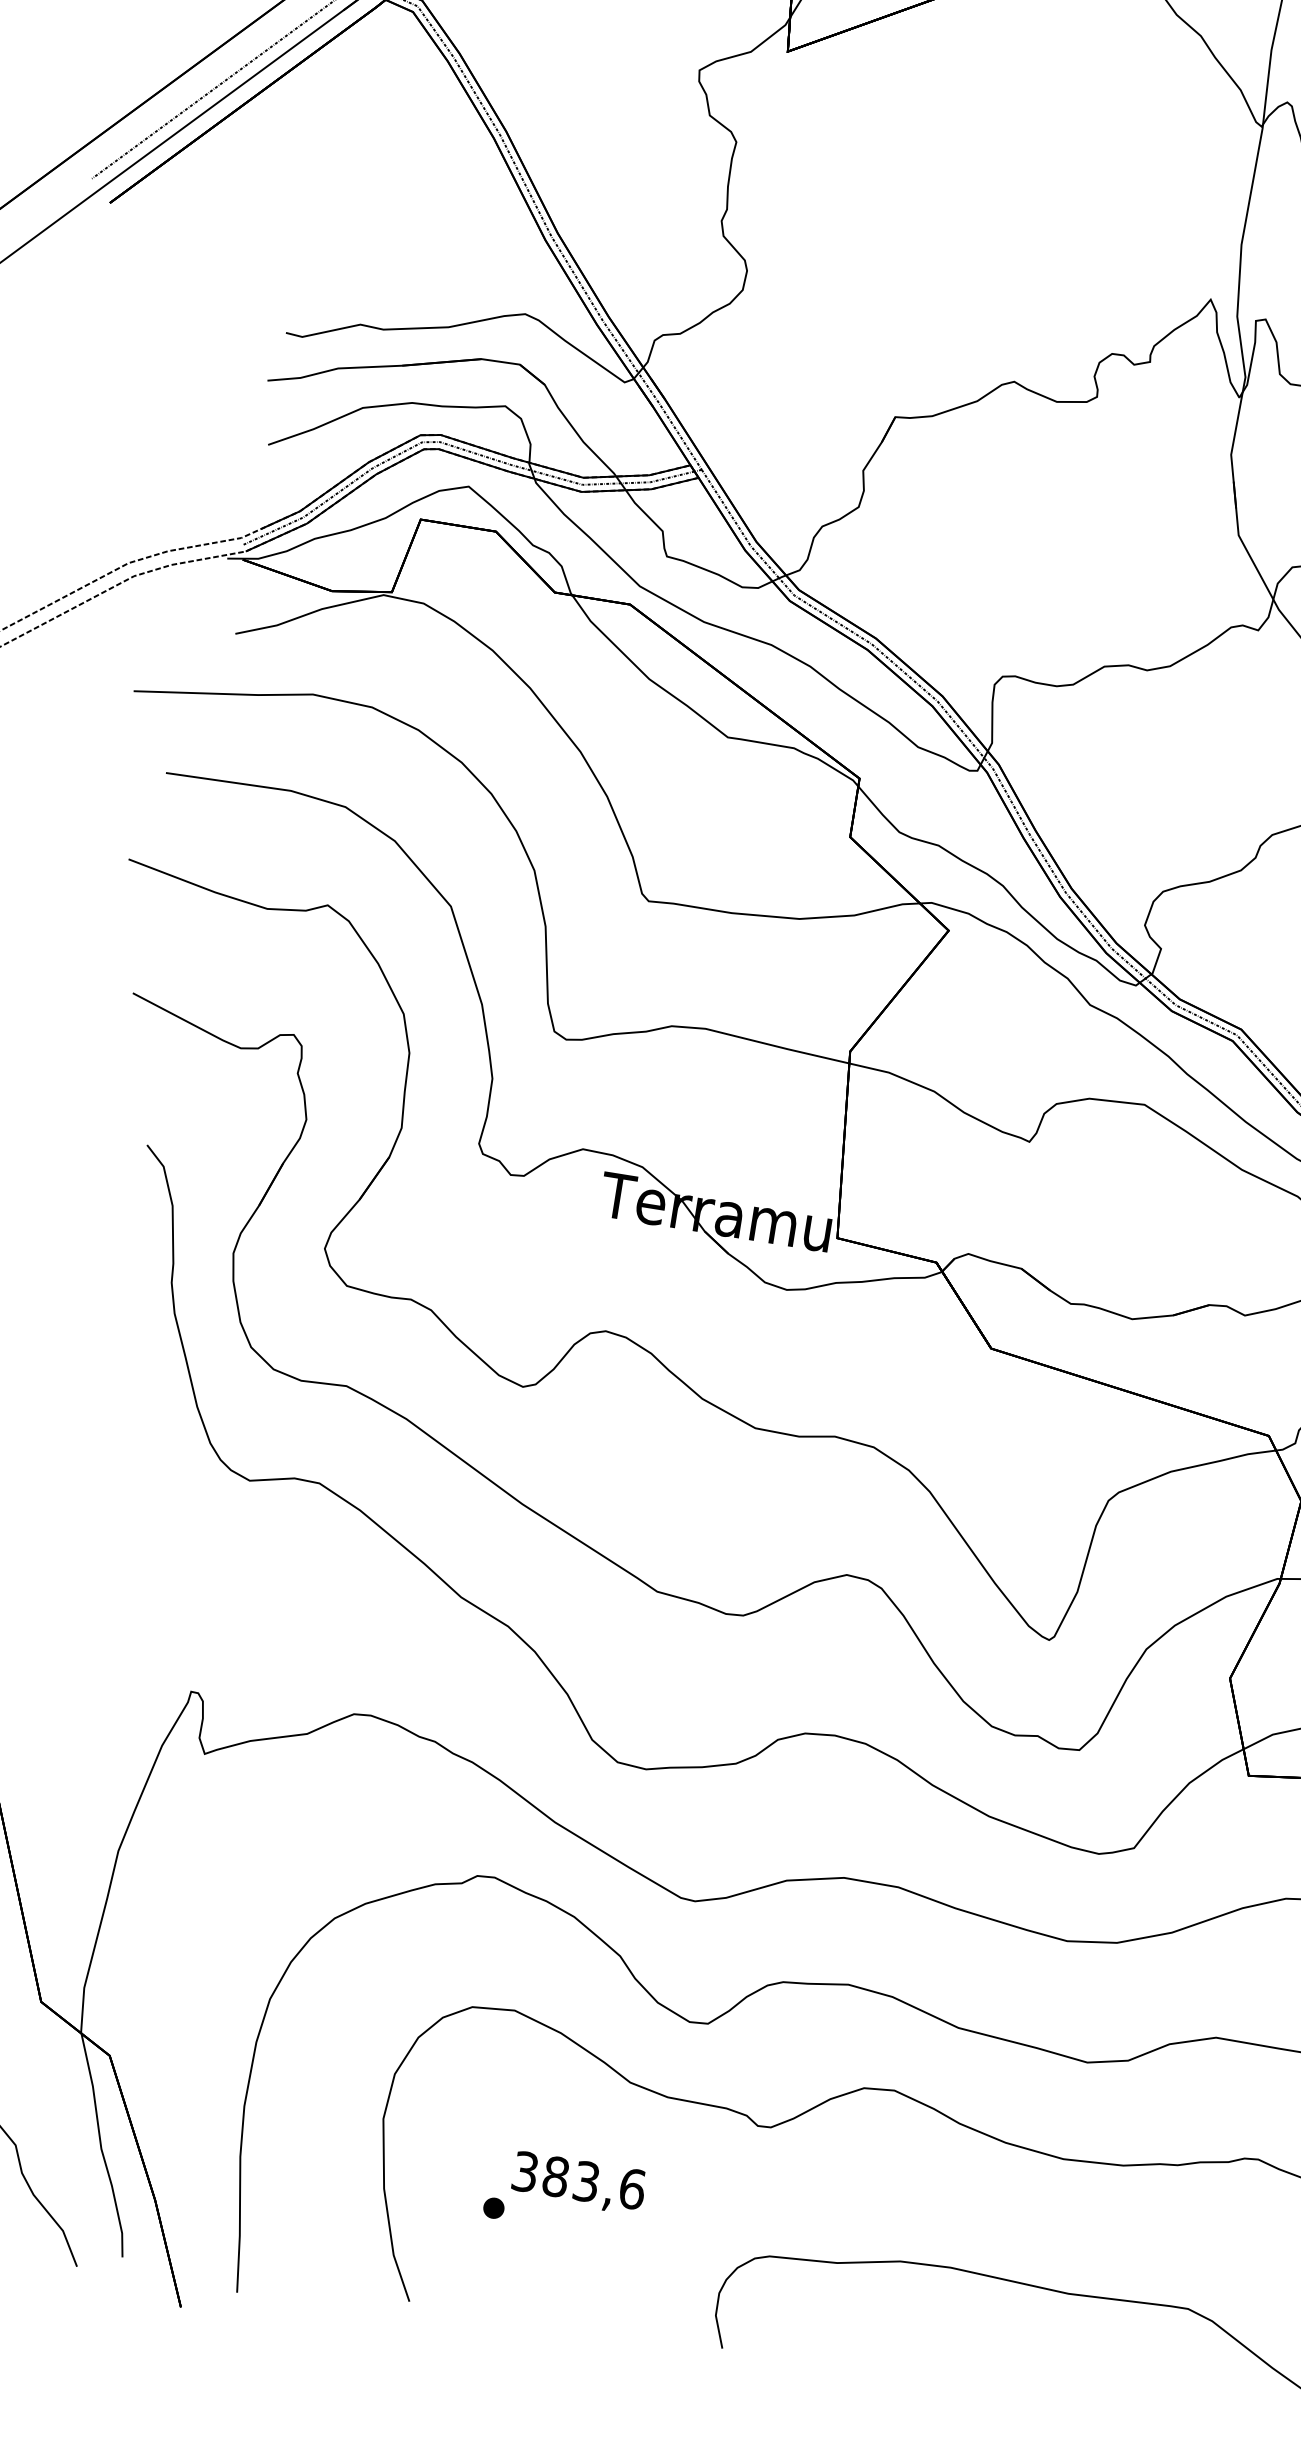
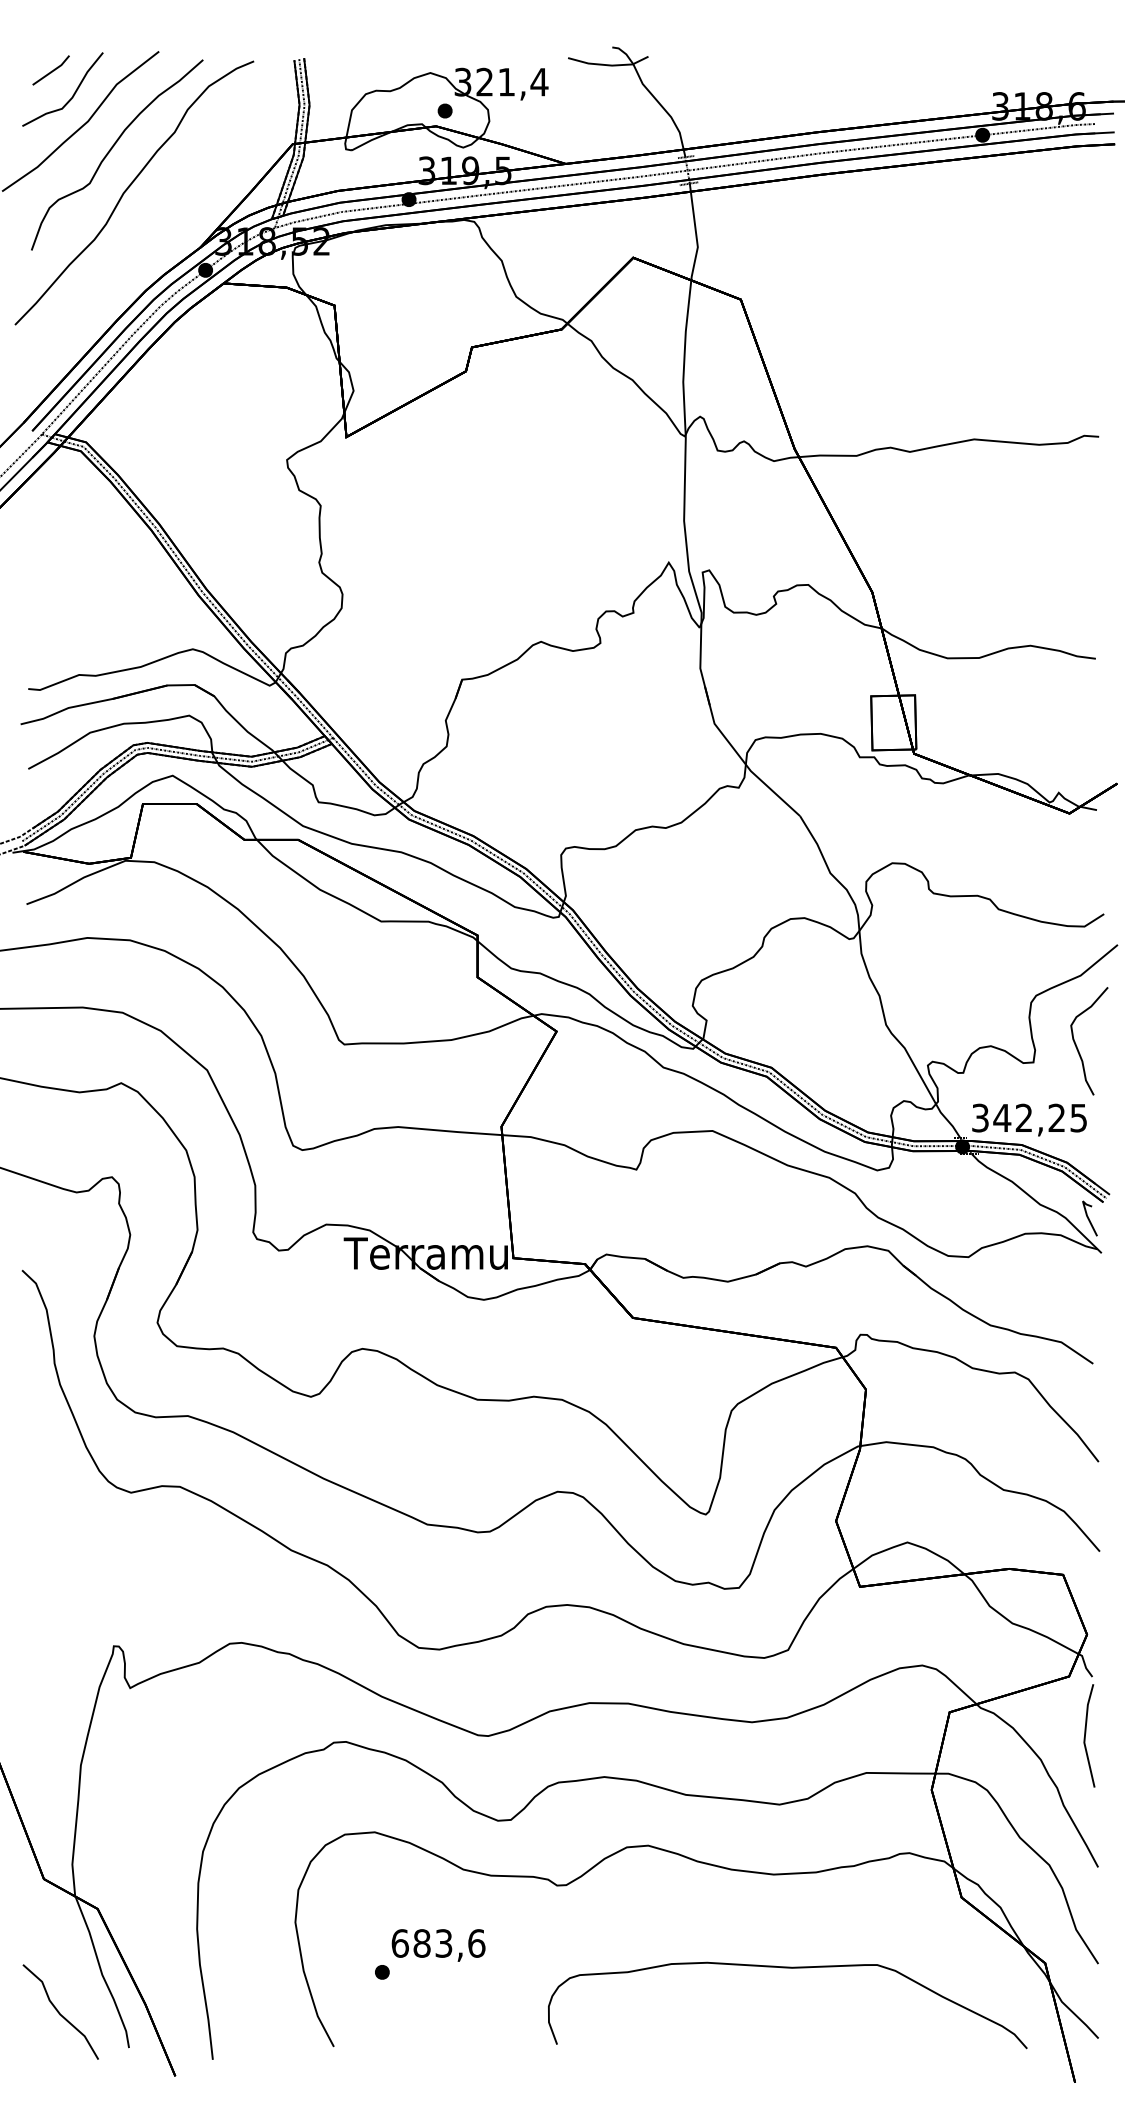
text: (524, 2171) -> (399, 1943), 383,6 -> 683,6

